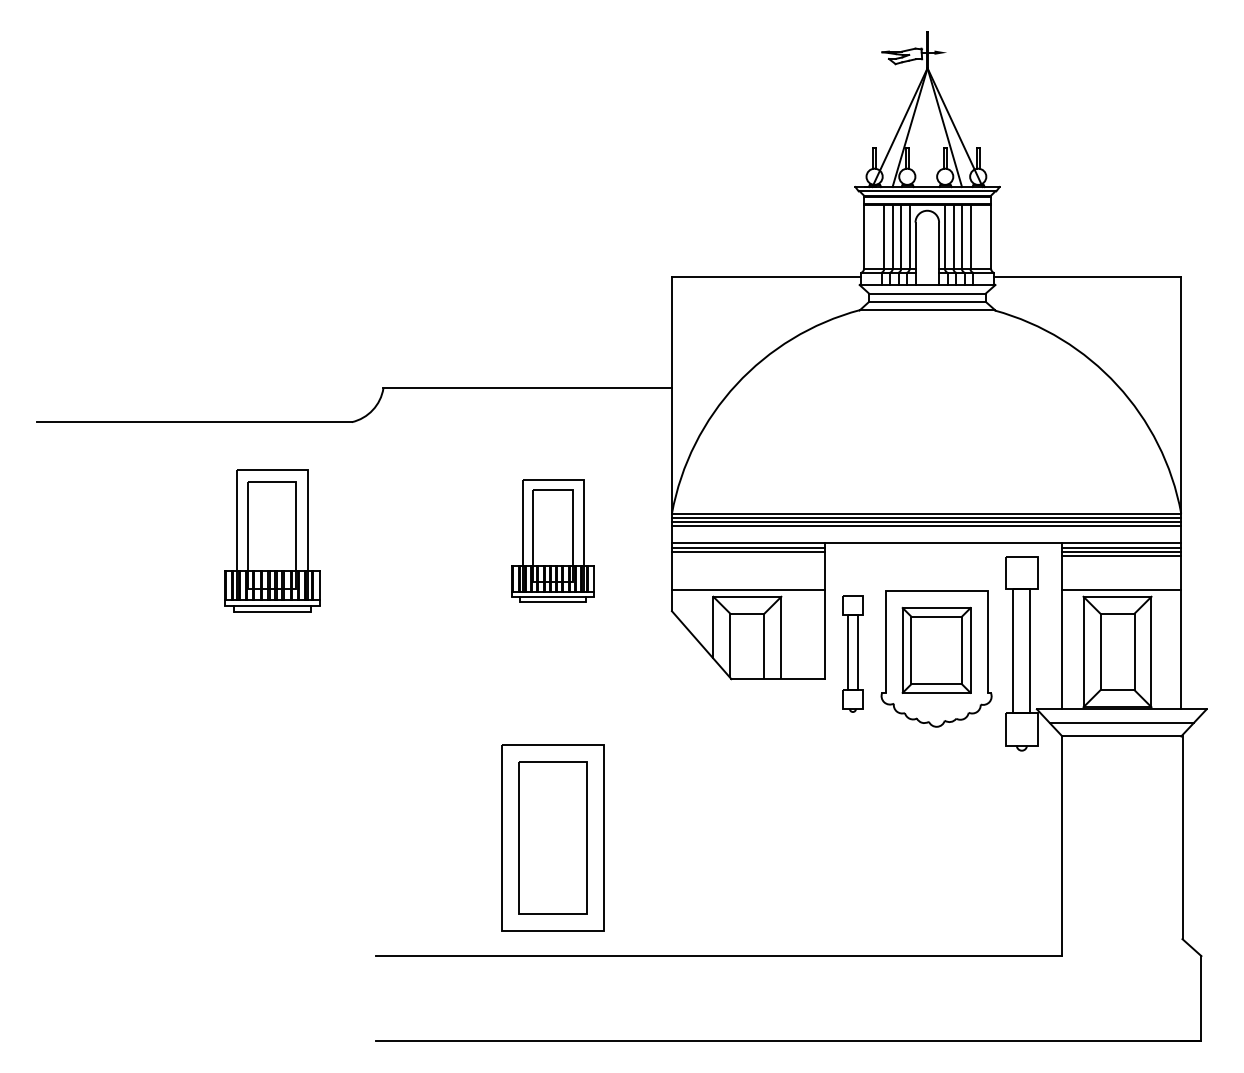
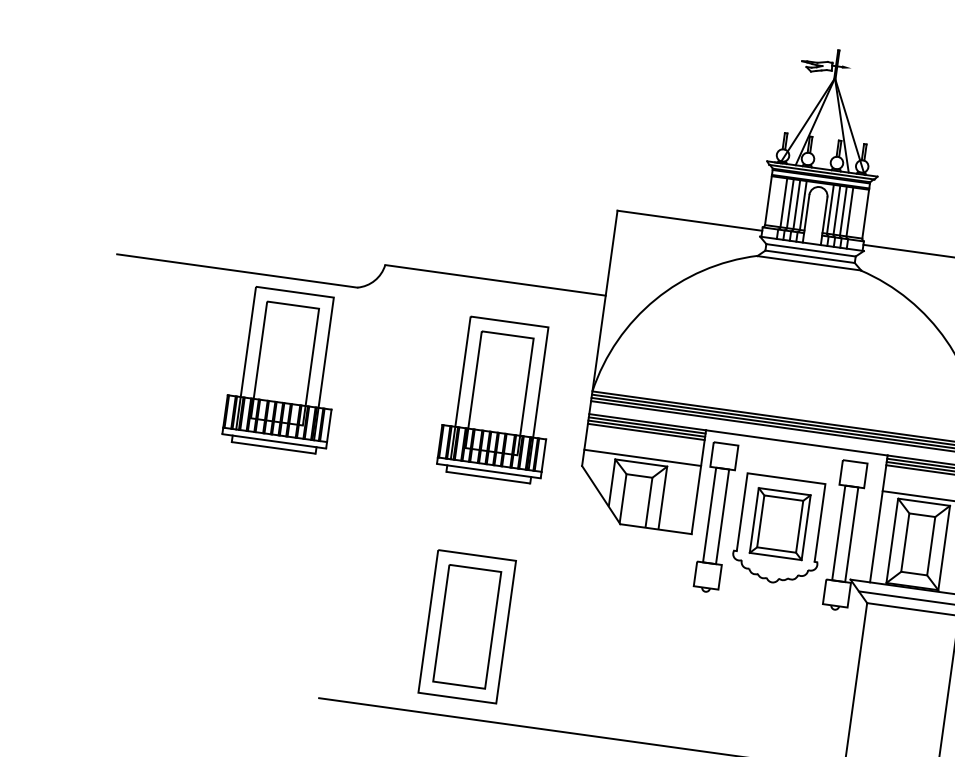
part: (271, 540) -> (283, 369), size x1.43
part: (552, 540) -> (498, 399), size x1.67
line: (747, 556) -> (645, 432), added
part: (852, 653) -> (715, 517), size x1.67

